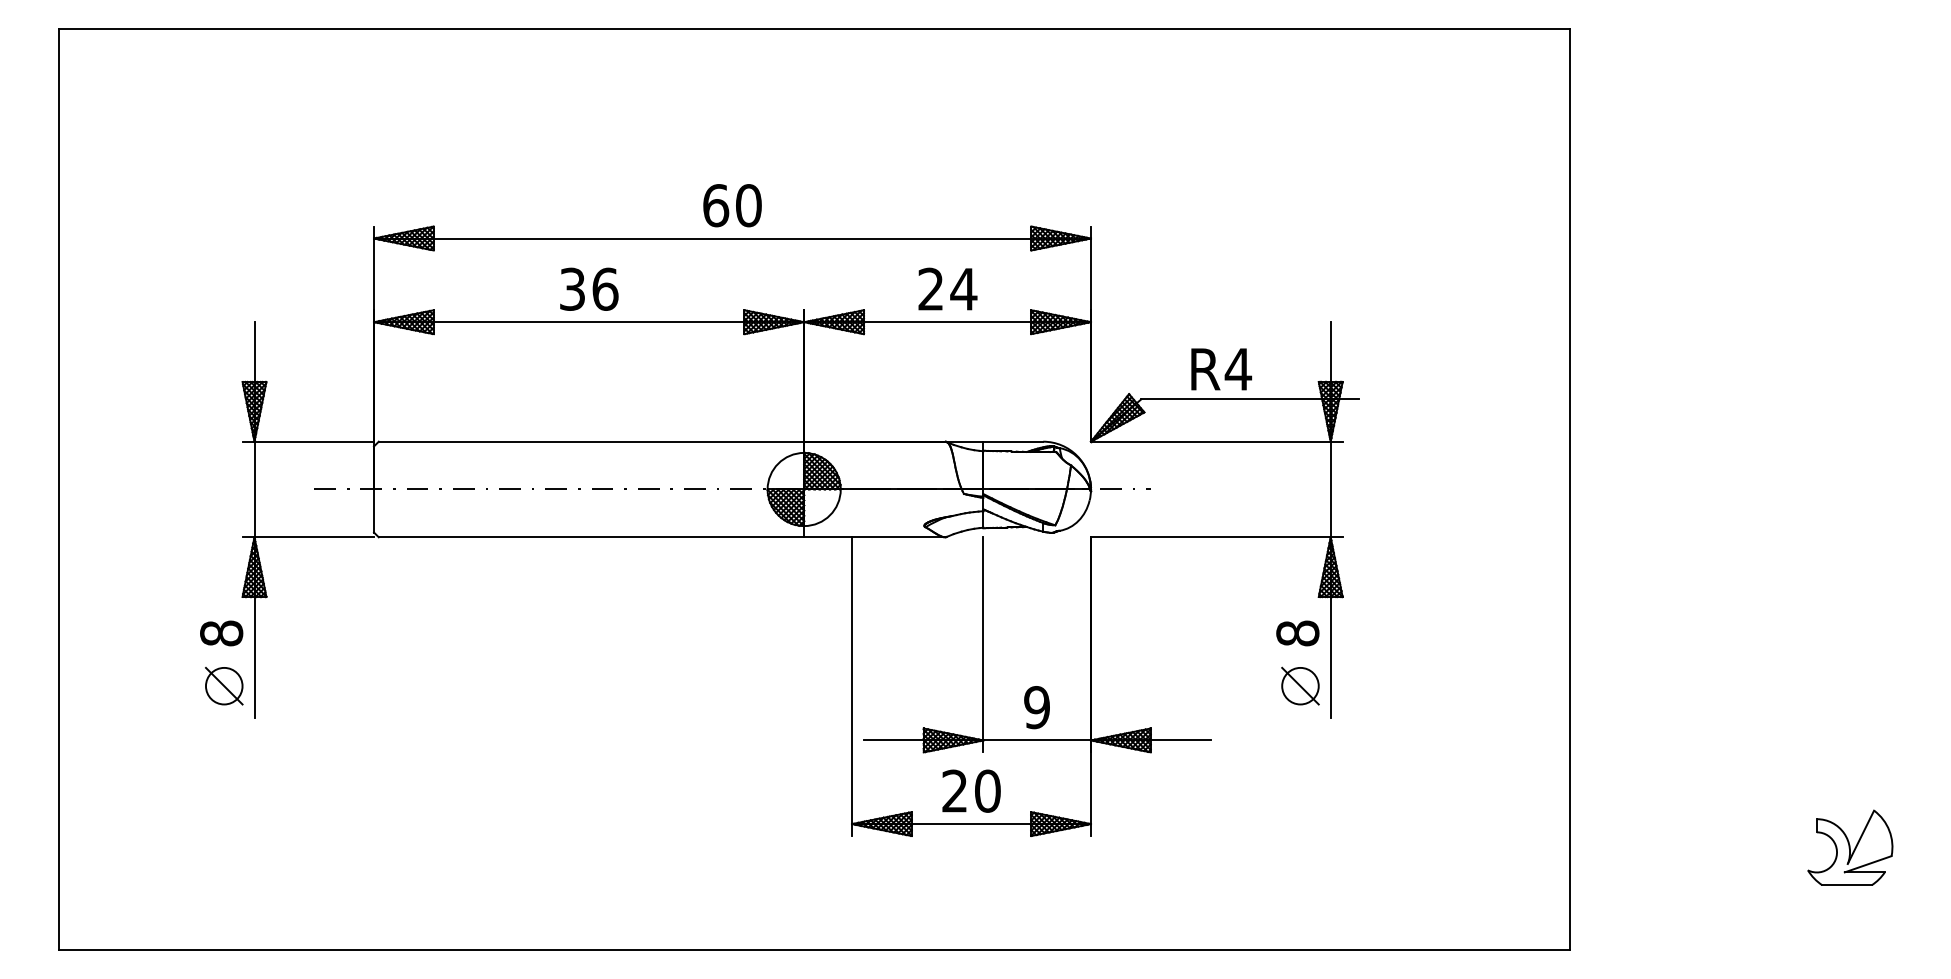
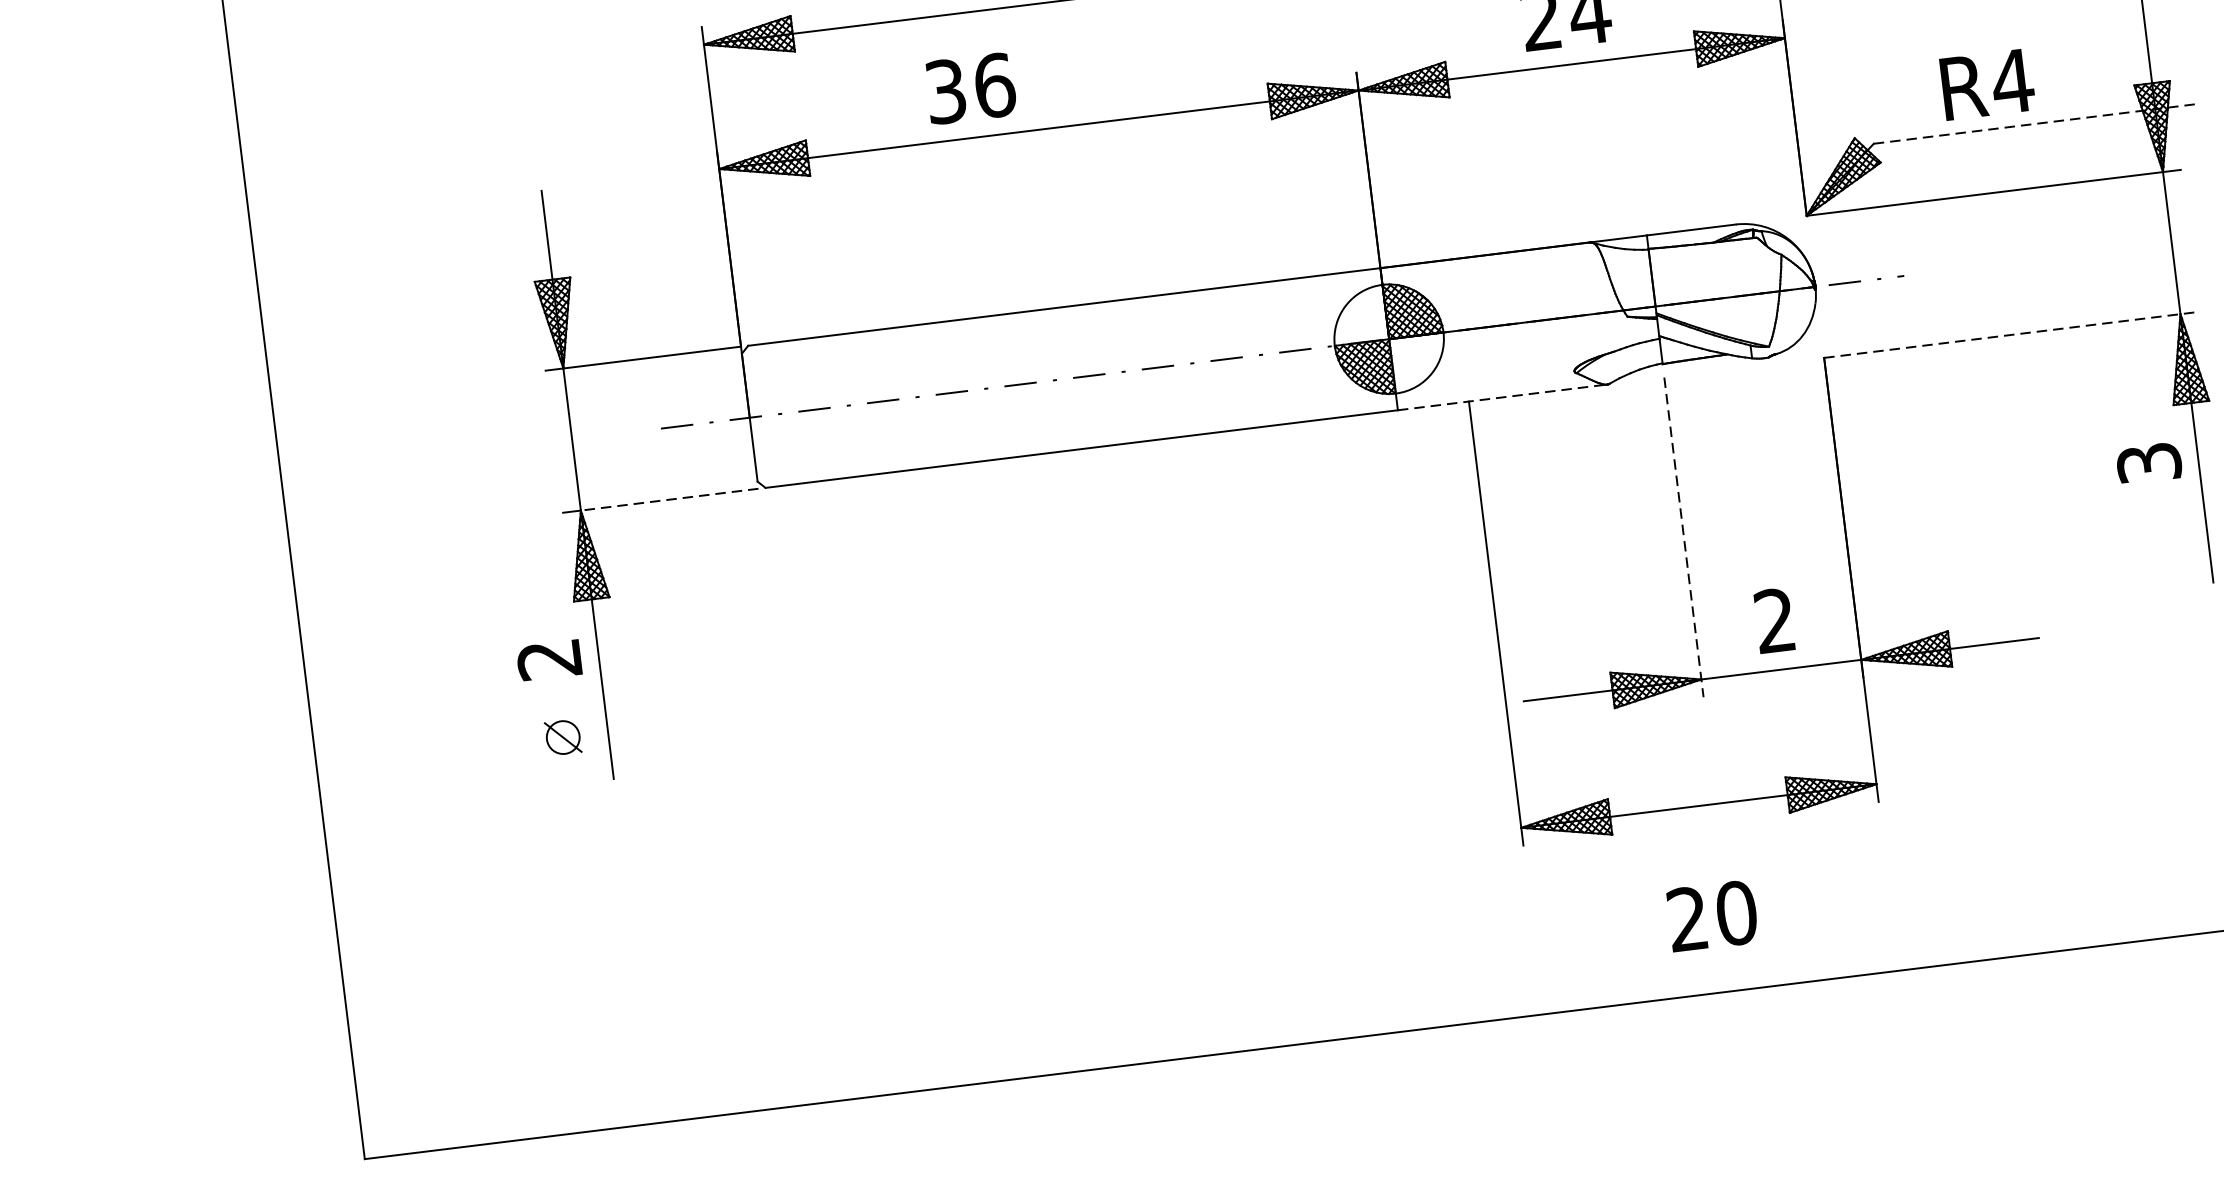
text: (589, 288) -> (970, 87), moved
line: (1249, 399) -> (2034, 124), solid -> dashed
line: (314, 537) -> (670, 499), solid -> dashed
line: (875, 537) -> (1503, 397), solid -> dashed
line: (1216, 537) -> (2010, 335), solid -> dashed
text: (221, 633) -> (549, 659), 8 -> 2
text: (1297, 633) -> (2148, 463), 8 -> 3
line: (983, 644) -> (1683, 536), solid -> dashed
part: (1300, 685) -> (2162, 539), removed
part: (224, 686) -> (563, 737), size x0.6
text: (1036, 707) -> (1774, 620), 9 -> 2
text: (971, 790) -> (1712, 915), moved

